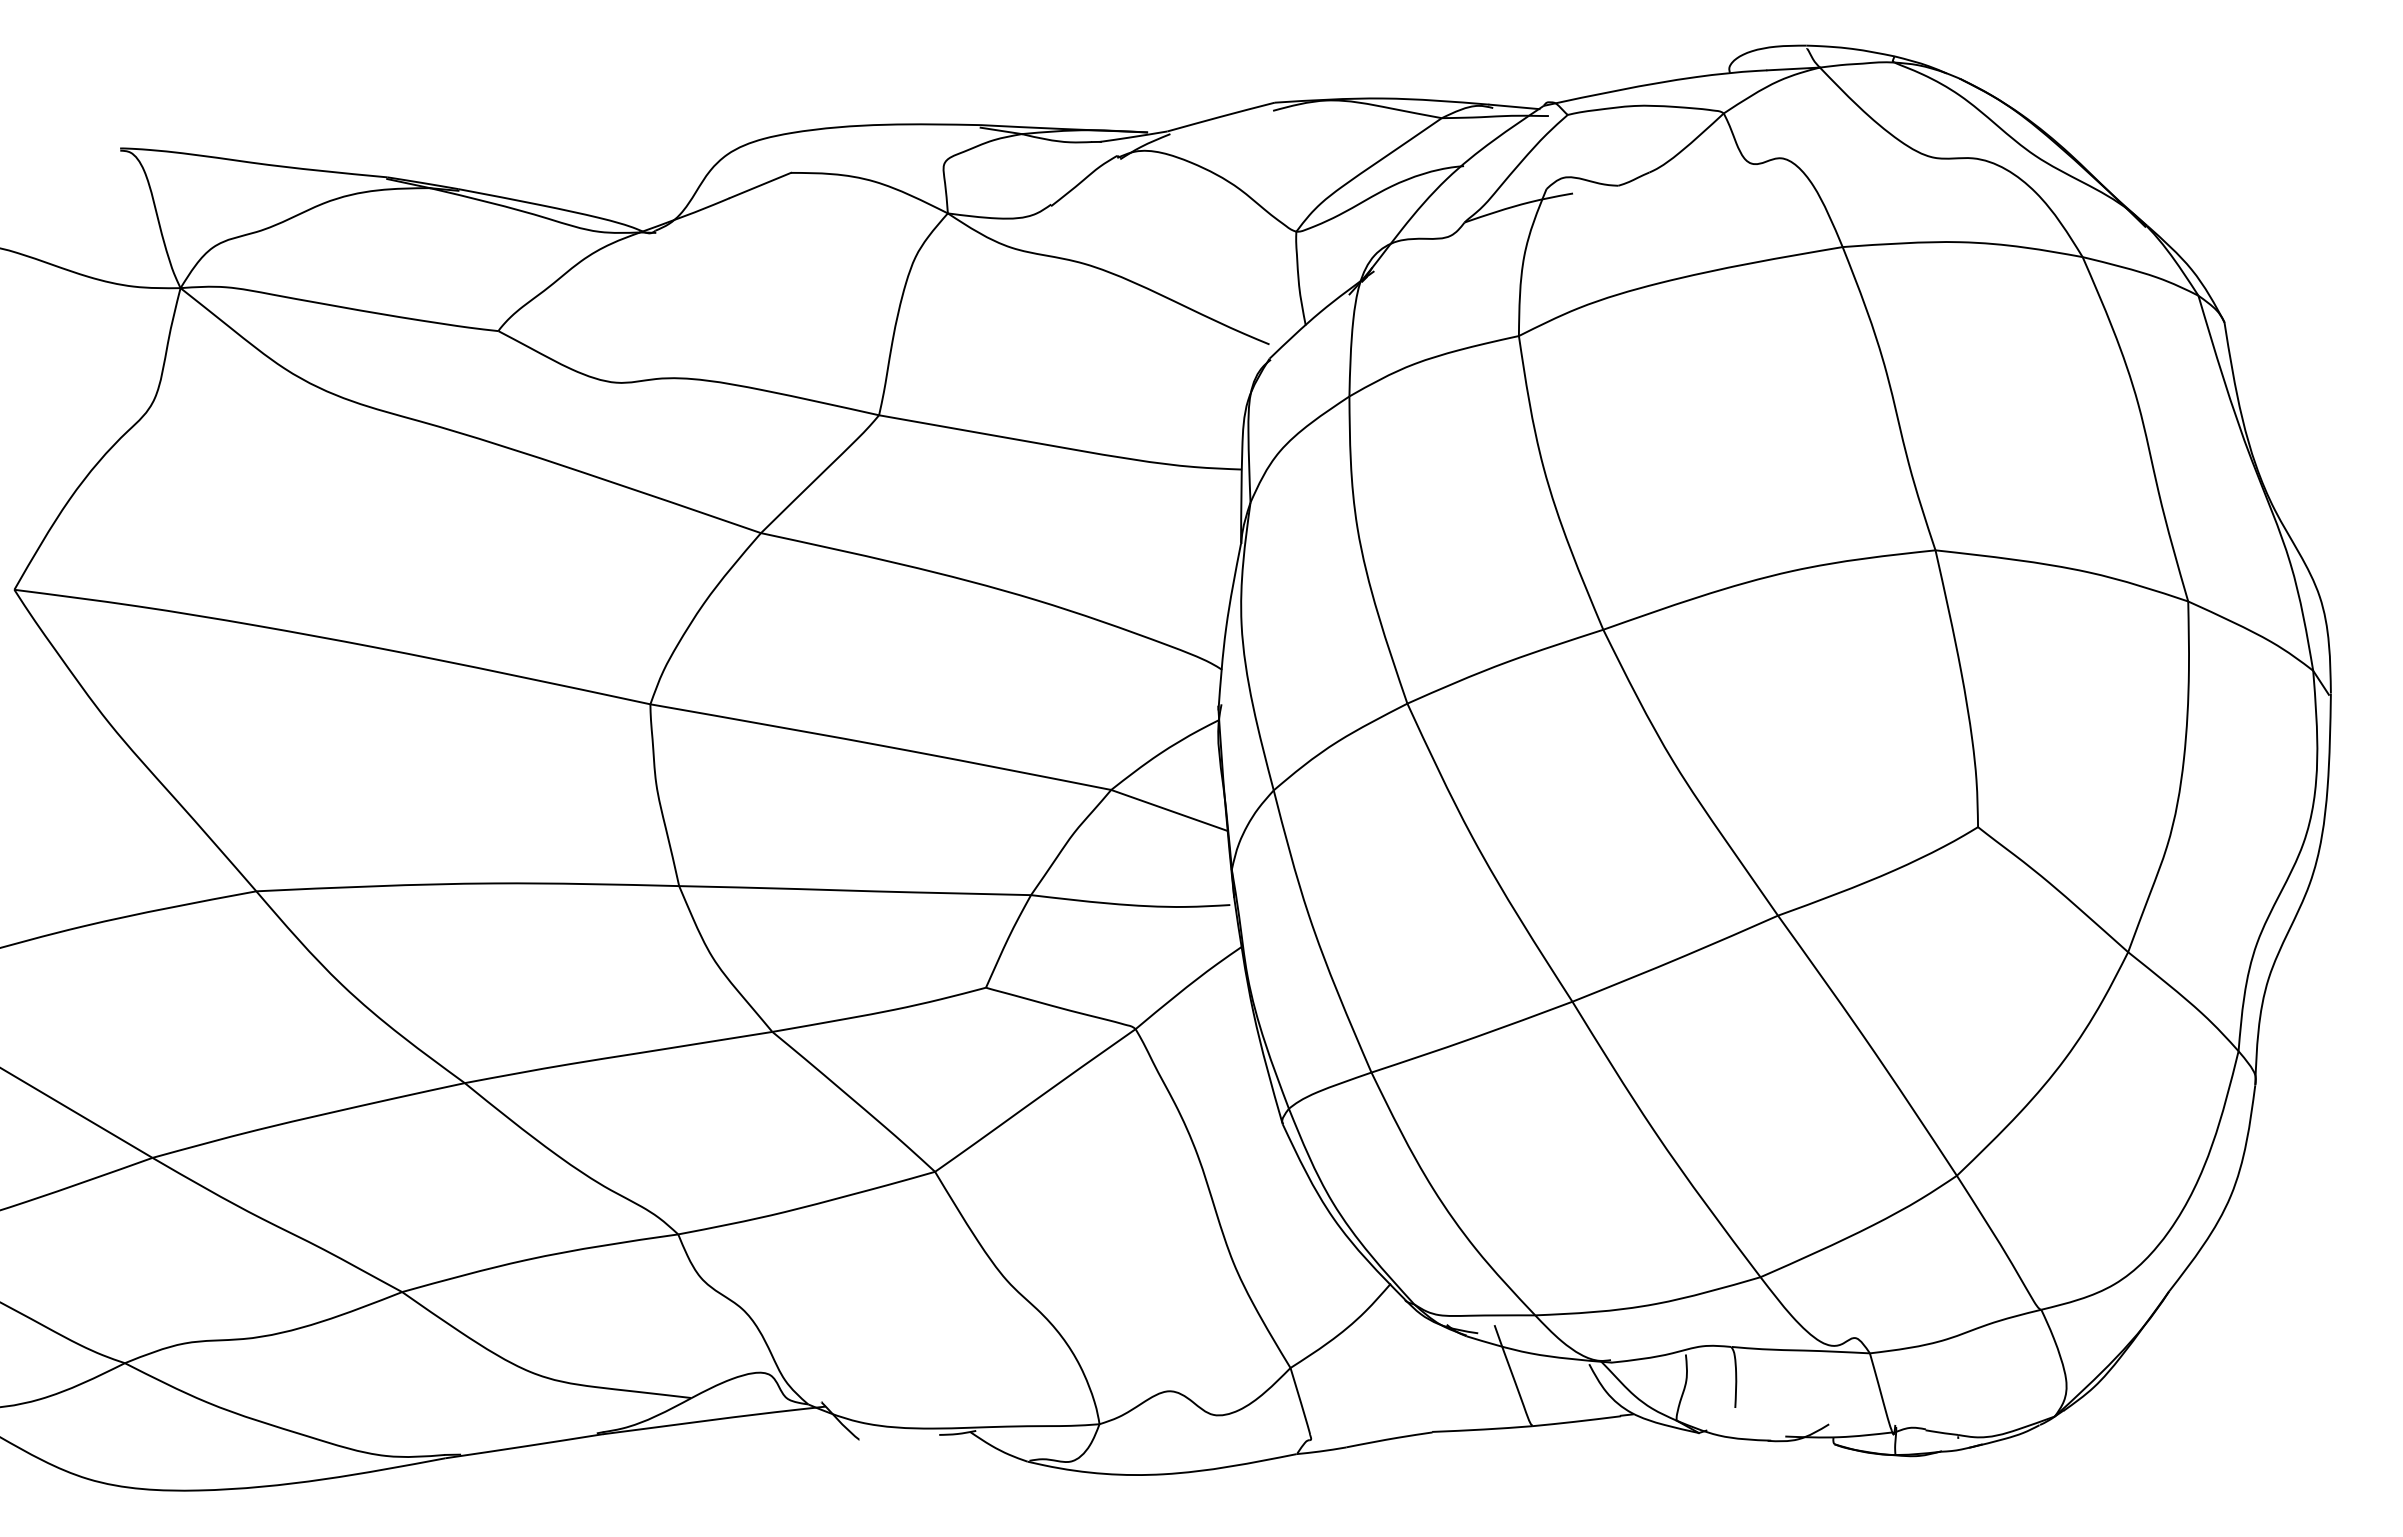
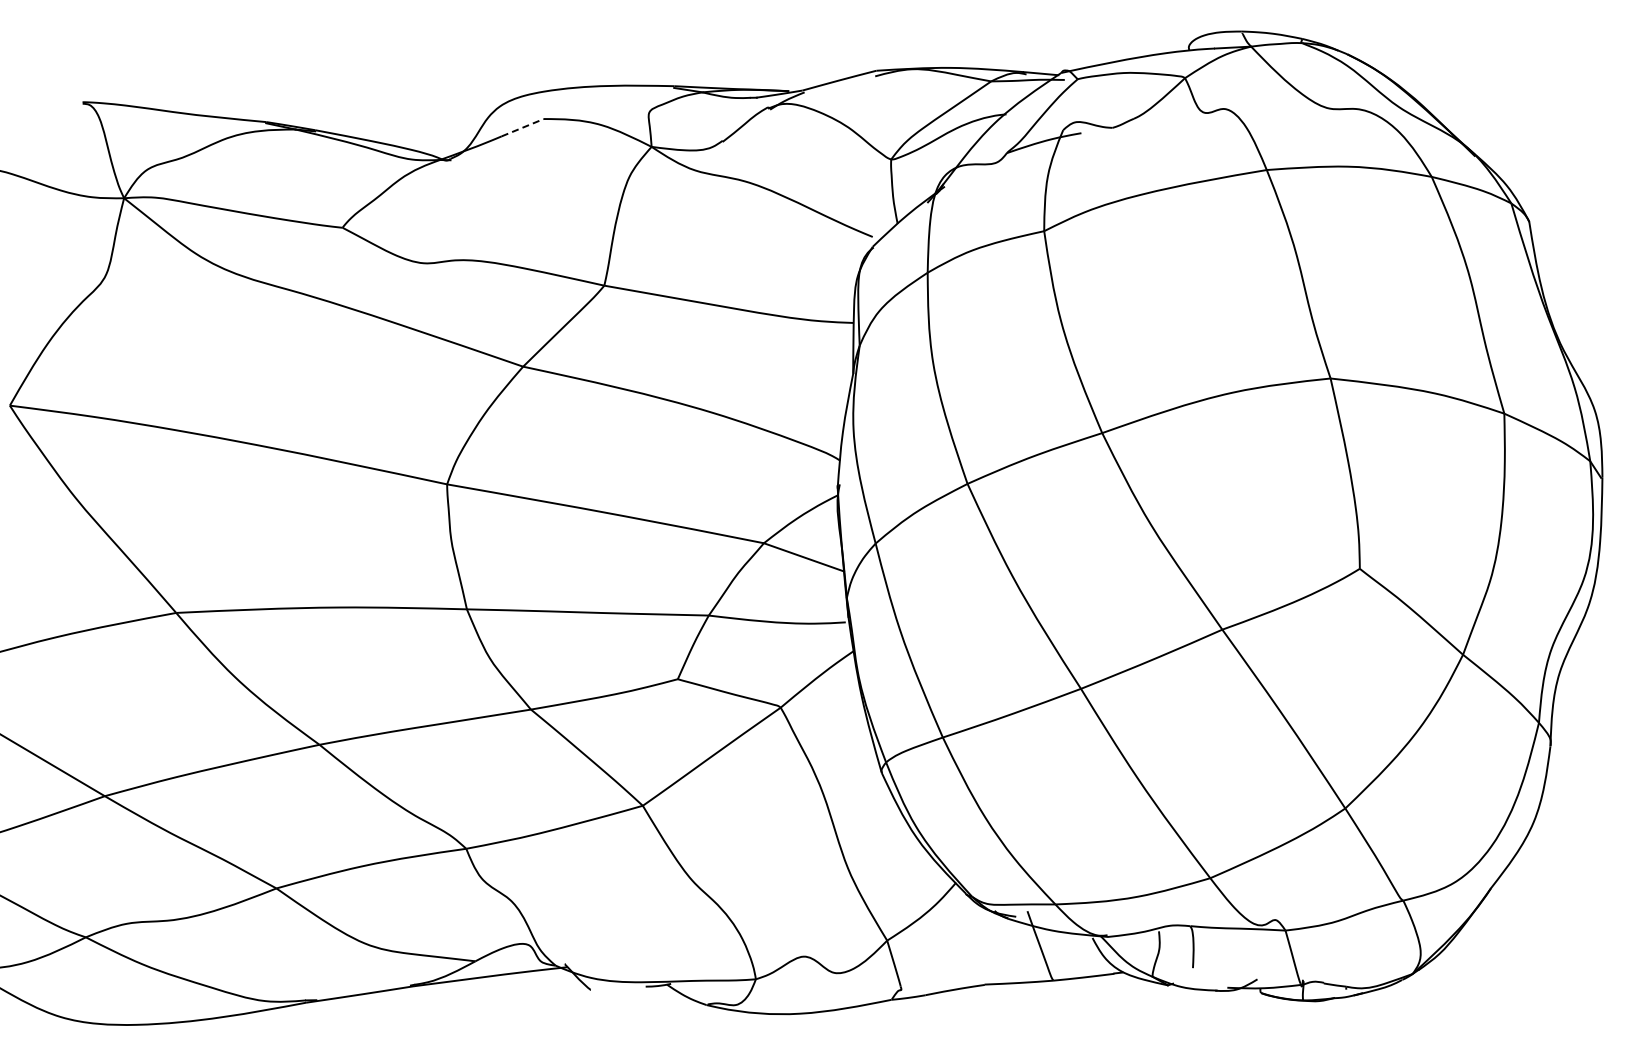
line: (760, 185) -> (522, 127), solid -> dashed

